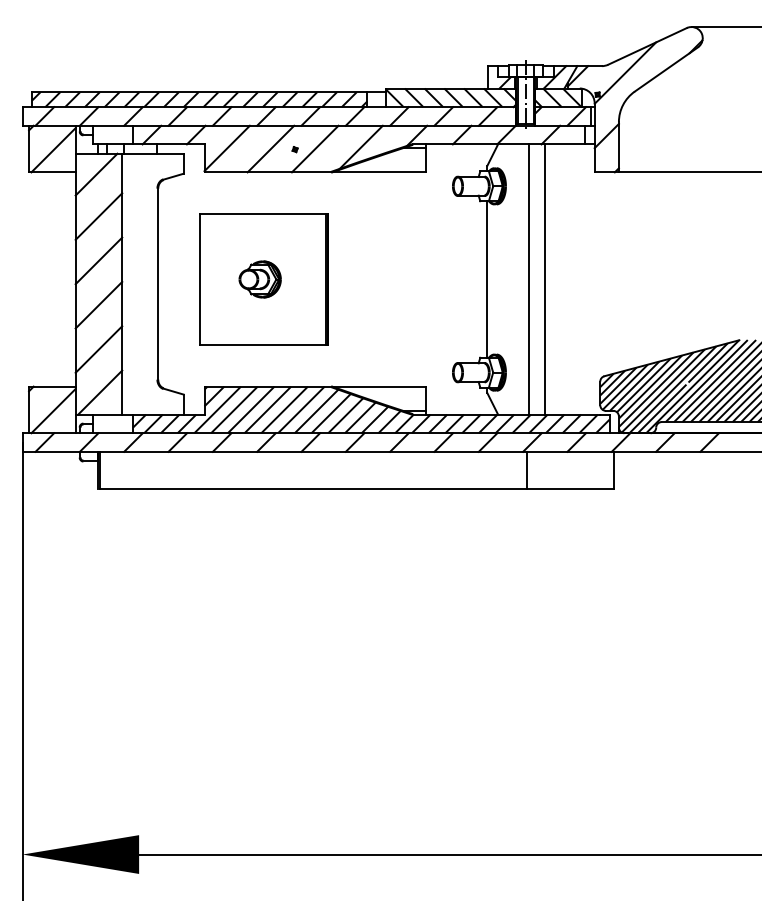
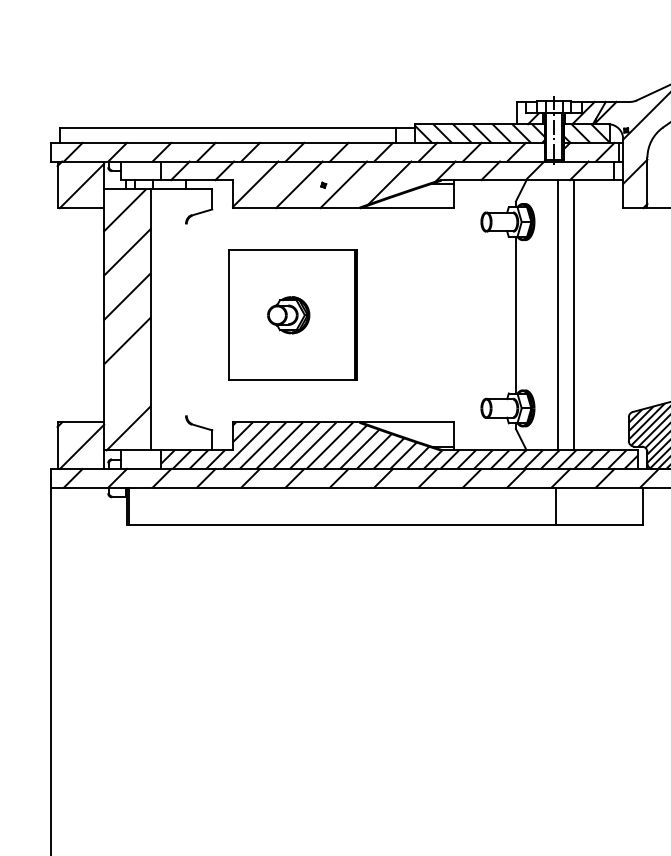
hatch: (199, 99) -> (228, 135), removed
line: (157, 283) -> (186, 319), removed
line: (98, 349) -> (127, 385), removed

